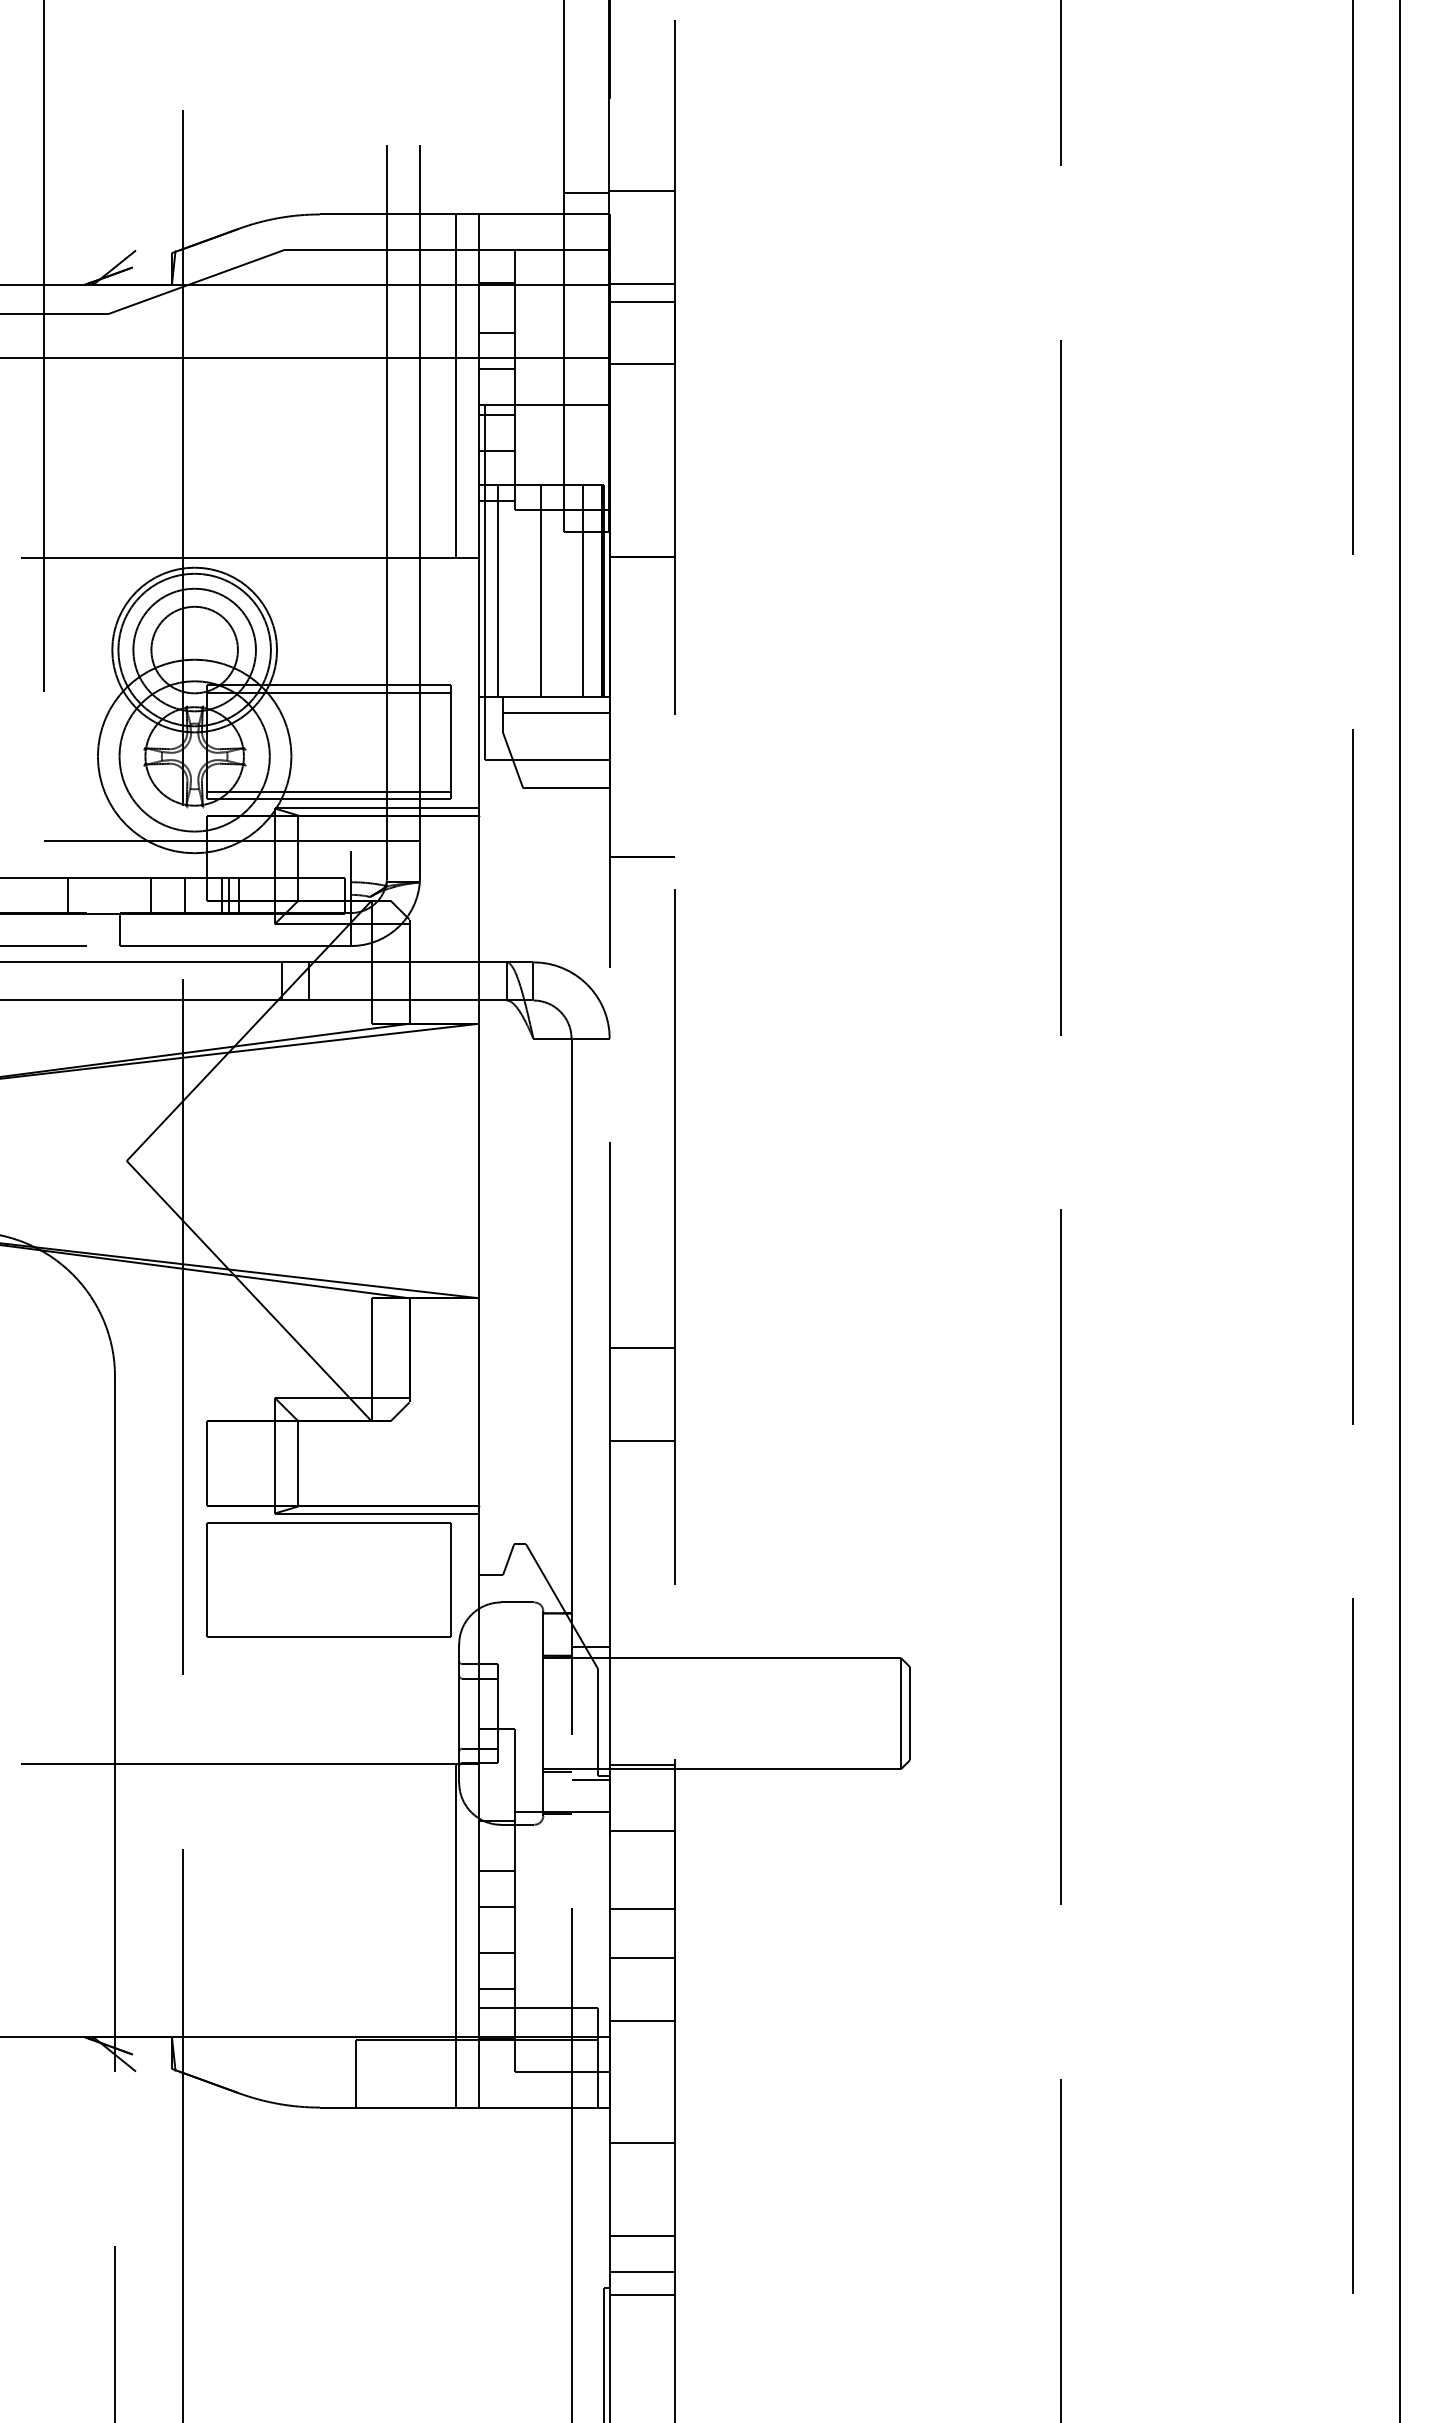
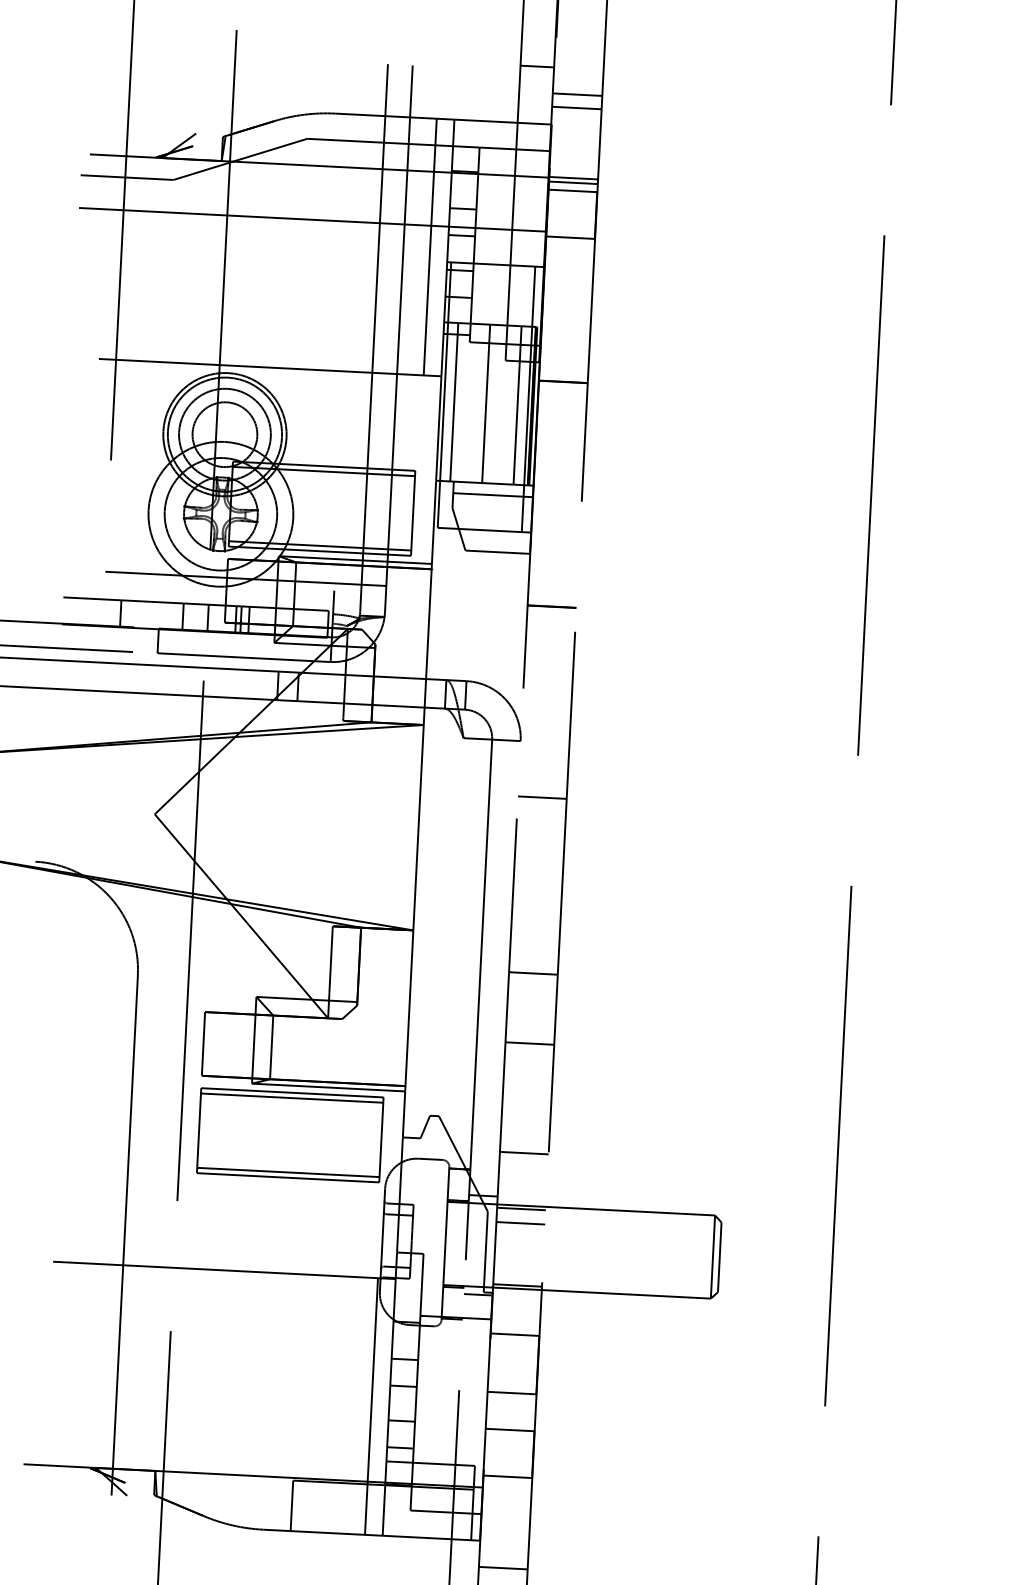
line: (641, 172) -> (577, 94), added
line: (585, 193) -> (536, 66), moved
line: (641, 290) -> (572, 182), added
line: (597, 582) -> (528, 399), added
line: (641, 1112) -> (541, 797), added
line: (328, 1530) -> (291, 1098), added
line: (641, 1587) -> (523, 1152), added
line: (328, 1629) -> (287, 1172), added
line: (641, 1662) -> (520, 1208), added
line: (641, 1681) -> (520, 1223), added

